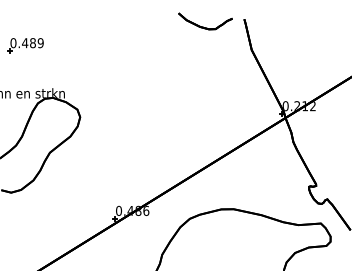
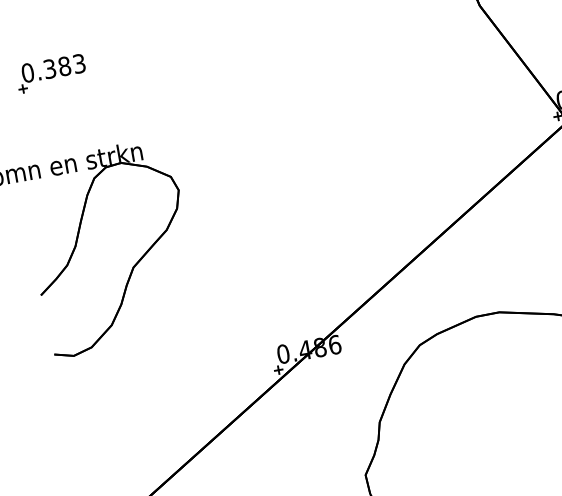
text: (32, 43) -> (63, 67), 0.489 -> 0.383

